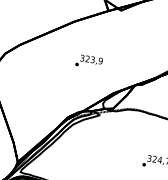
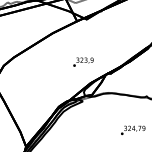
text: (89, 61) -> (83, 61), moved

